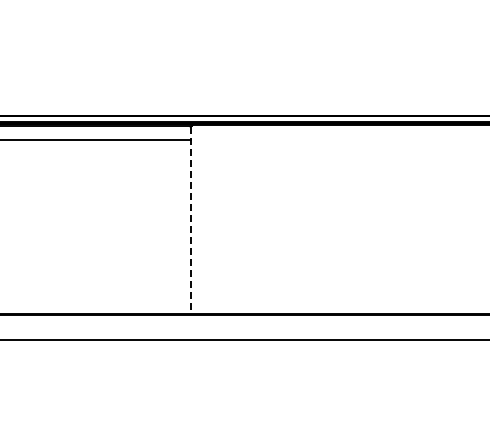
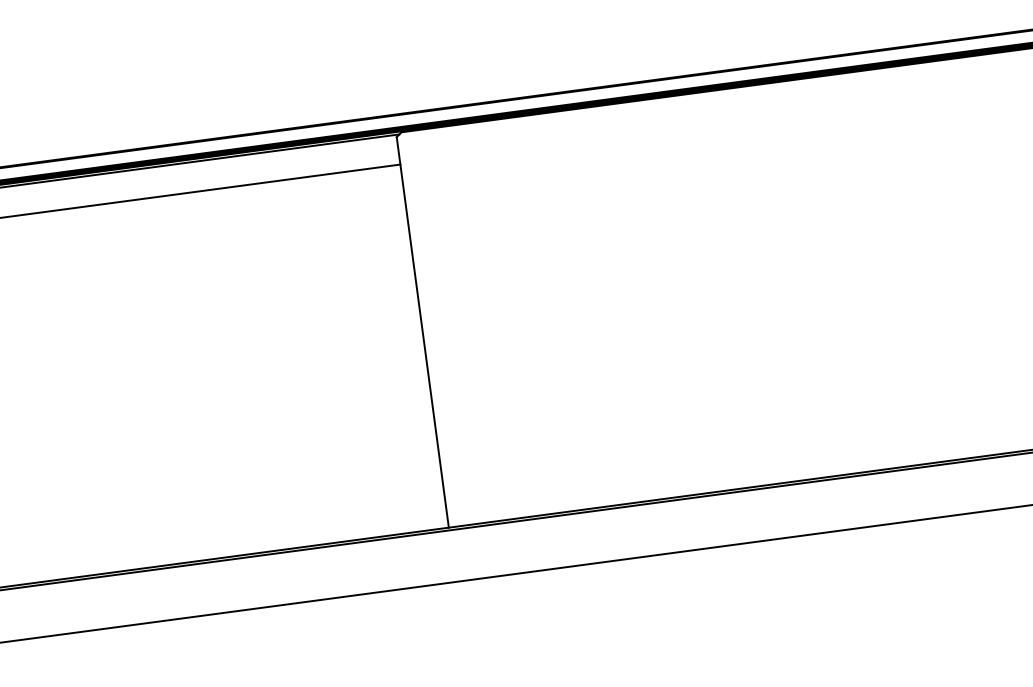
line: (190, 220) -> (422, 333), dashed -> solid

